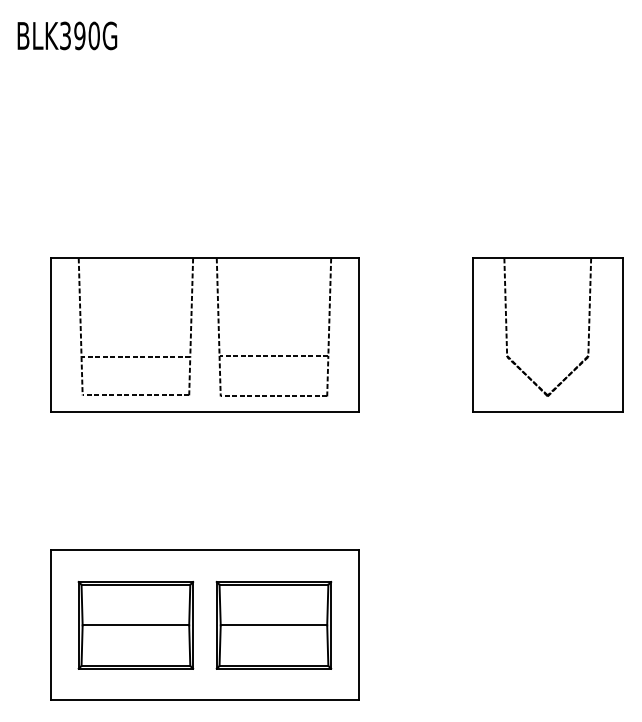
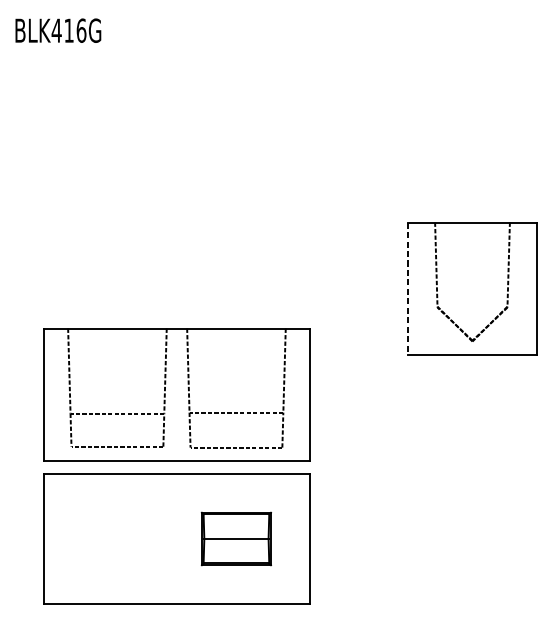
text: (79, 35) -> (68, 30), BLK390G -> BLK416G
part: (204, 334) -> (176, 394), moved
line: (472, 335) -> (407, 289), solid -> dashed
part: (135, 625) -> (117, 539), removed
part: (273, 625) -> (236, 539), size x0.7

